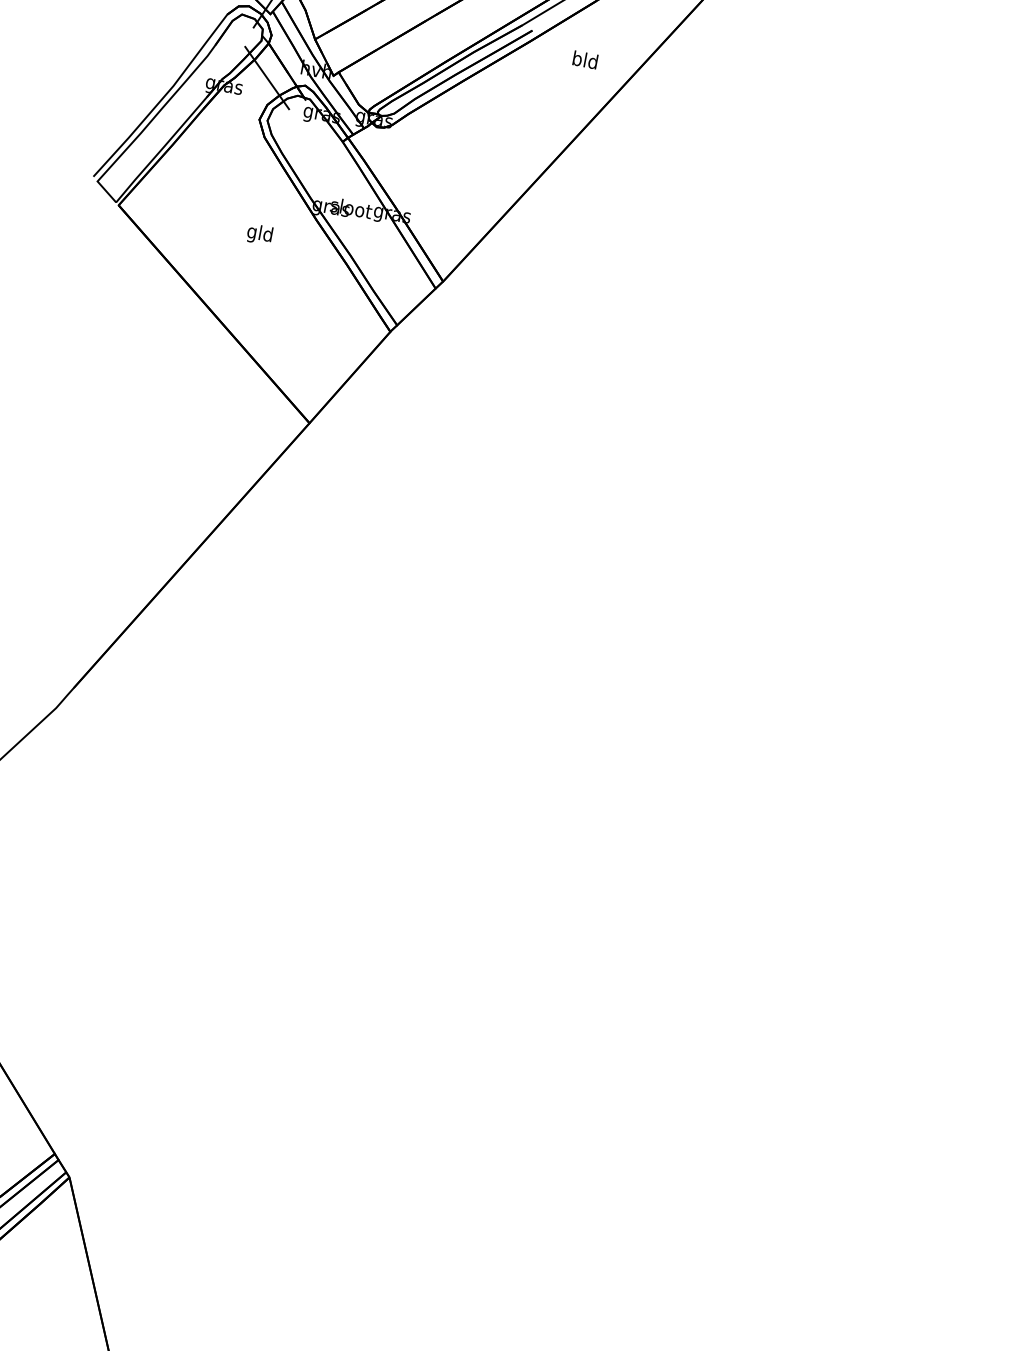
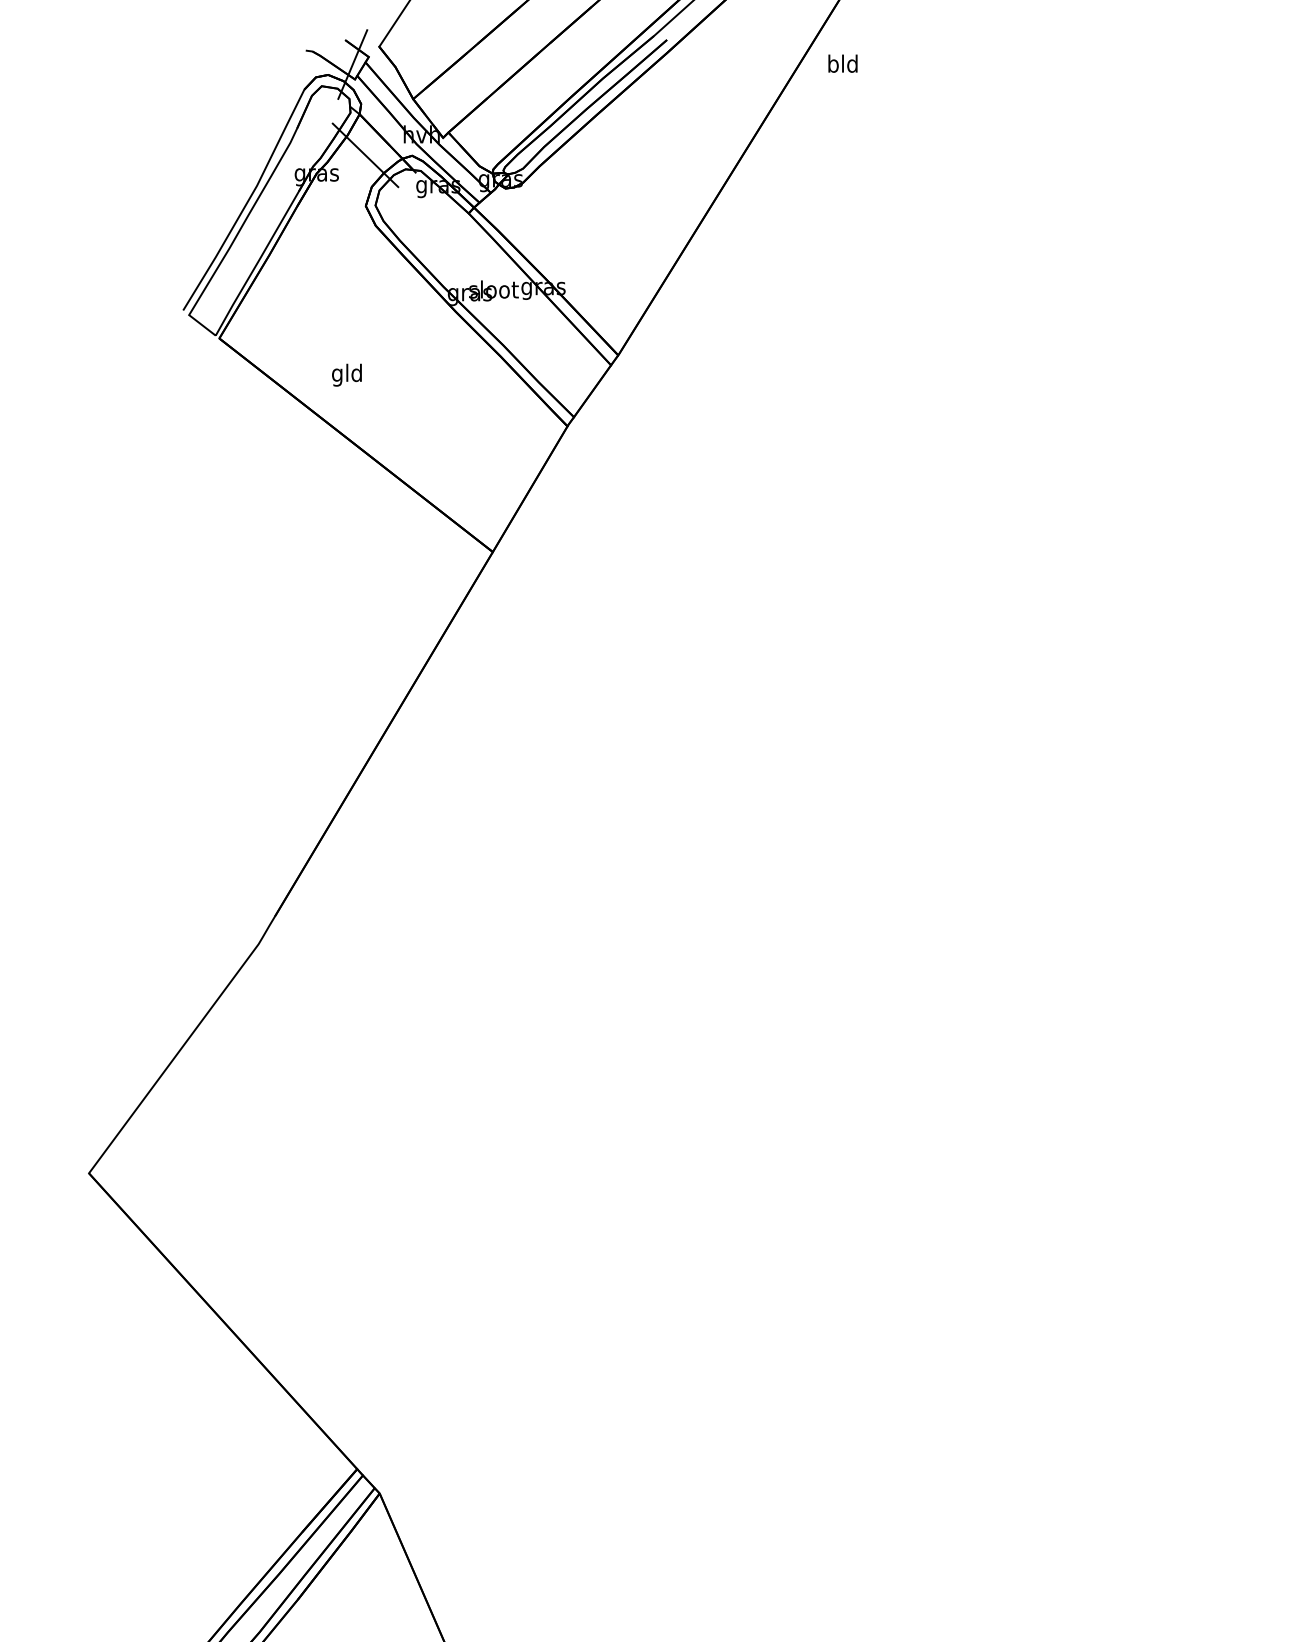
text: (585, 59) -> (842, 63), moved
text: (259, 233) -> (346, 374), moved

